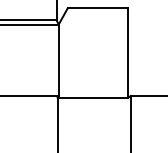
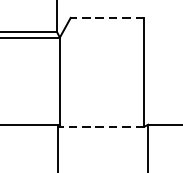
line: (97, 8) -> (107, 18), solid -> dashed
line: (92, 97) -> (101, 126), solid -> dashed

